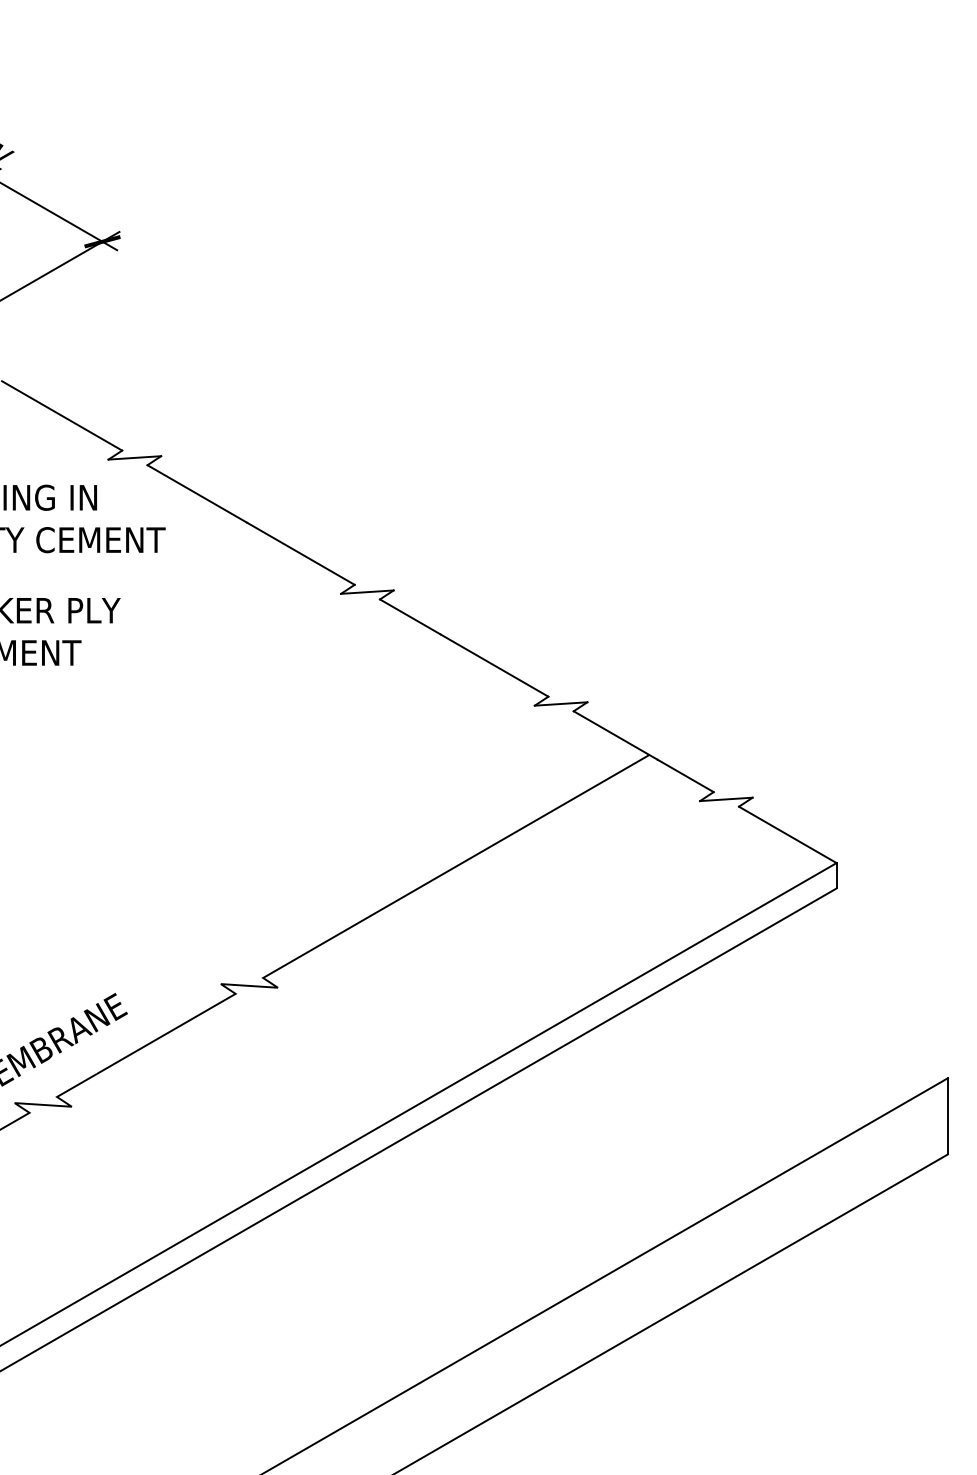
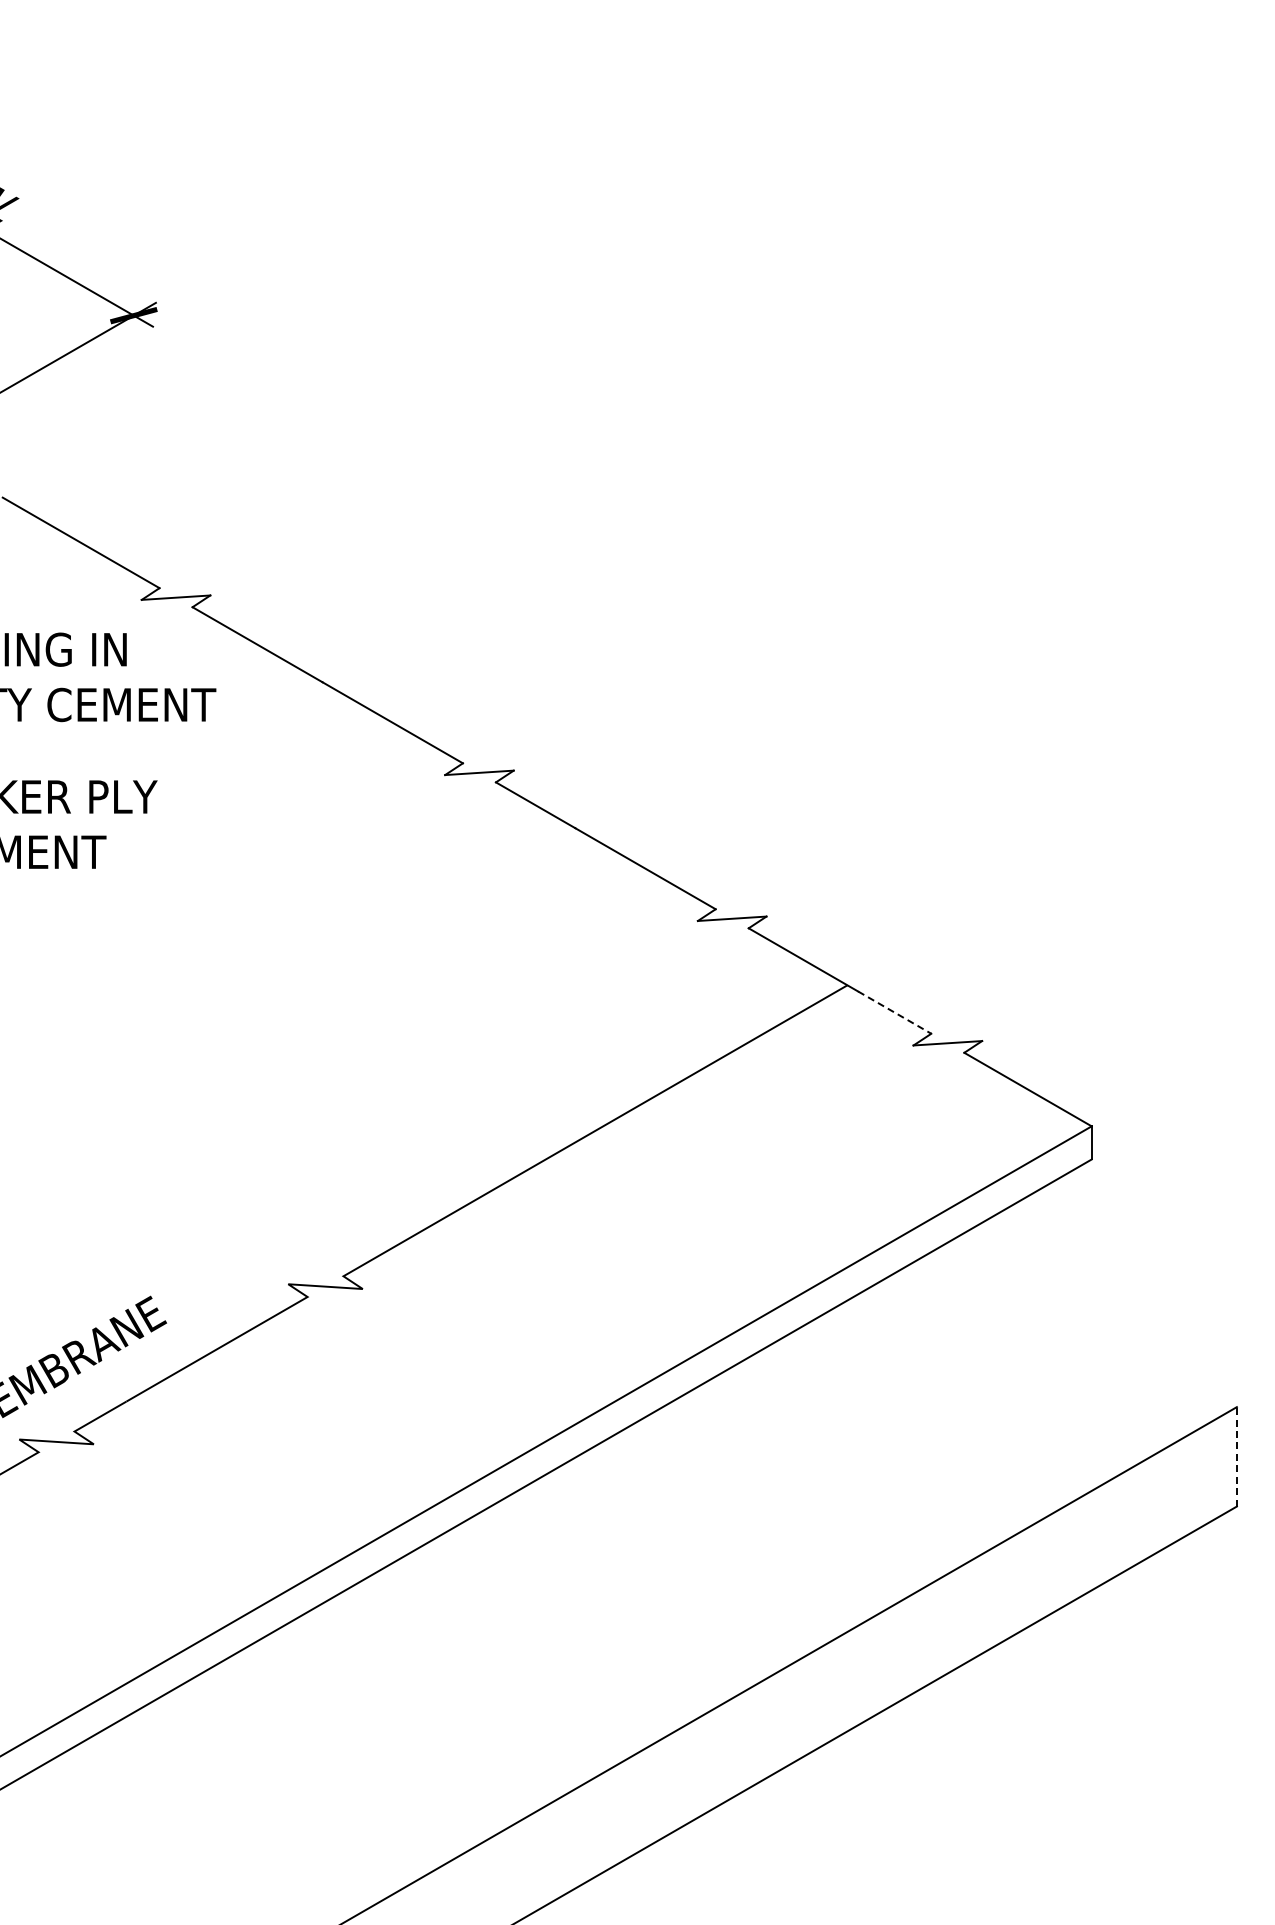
line: (686, 775) -> (895, 1012), solid -> dashed
line: (947, 1116) -> (1236, 1456), solid -> dashed

